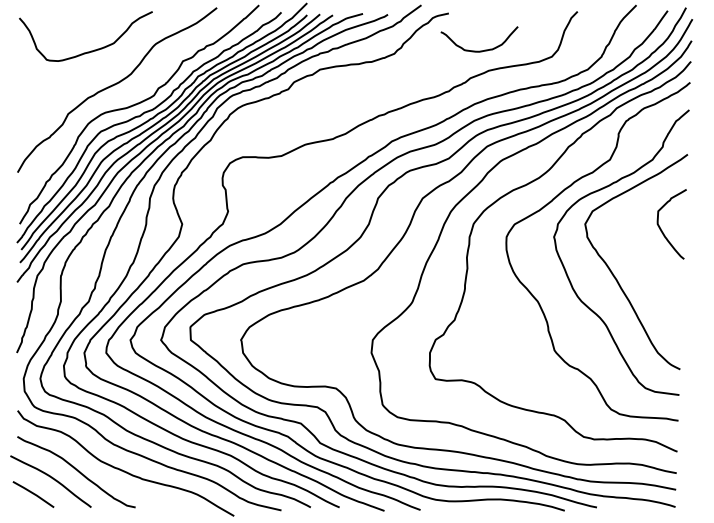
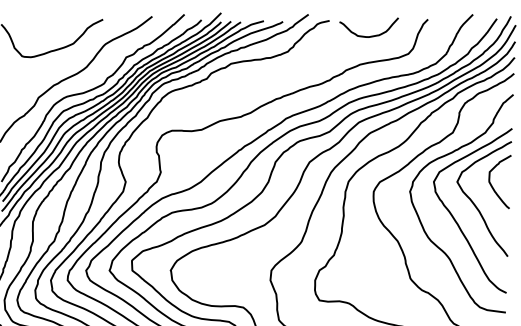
curve: (479, 50) -> (369, 36), moved
curve: (639, 253) -> (475, 204), added

